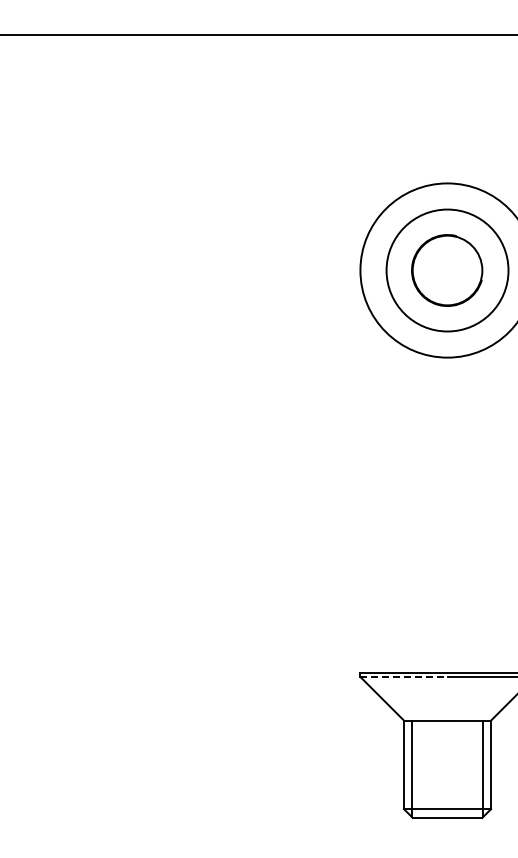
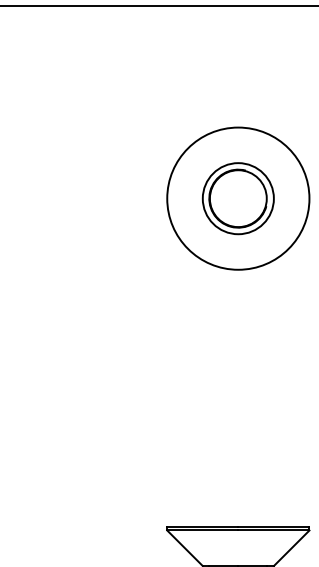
circle: (447, 270) -> (238, 198), size x0.71
line: (403, 677) -> (202, 530), dashed -> solid

